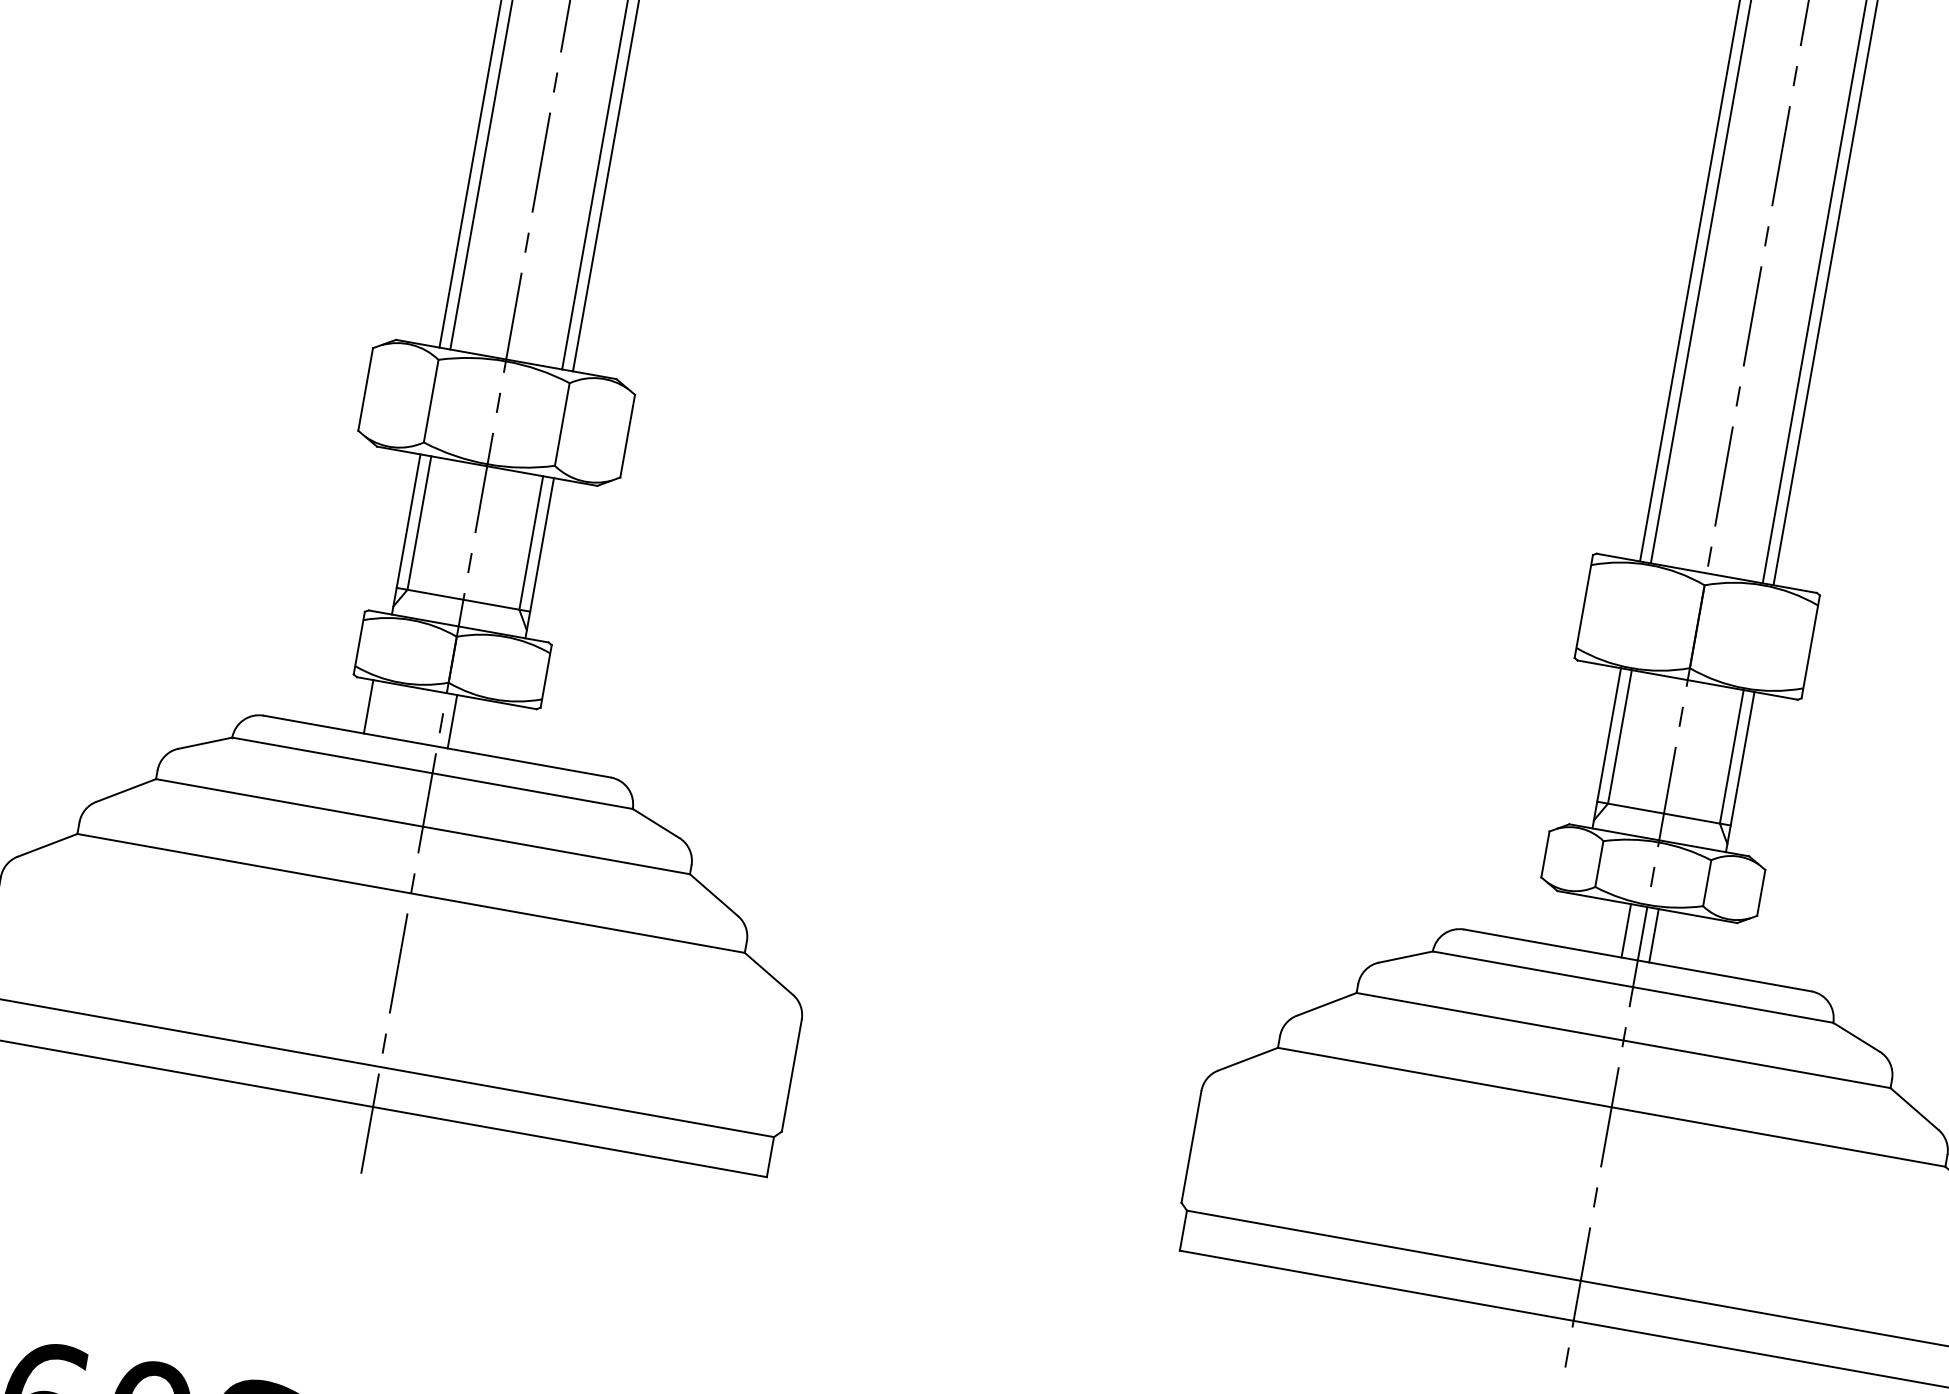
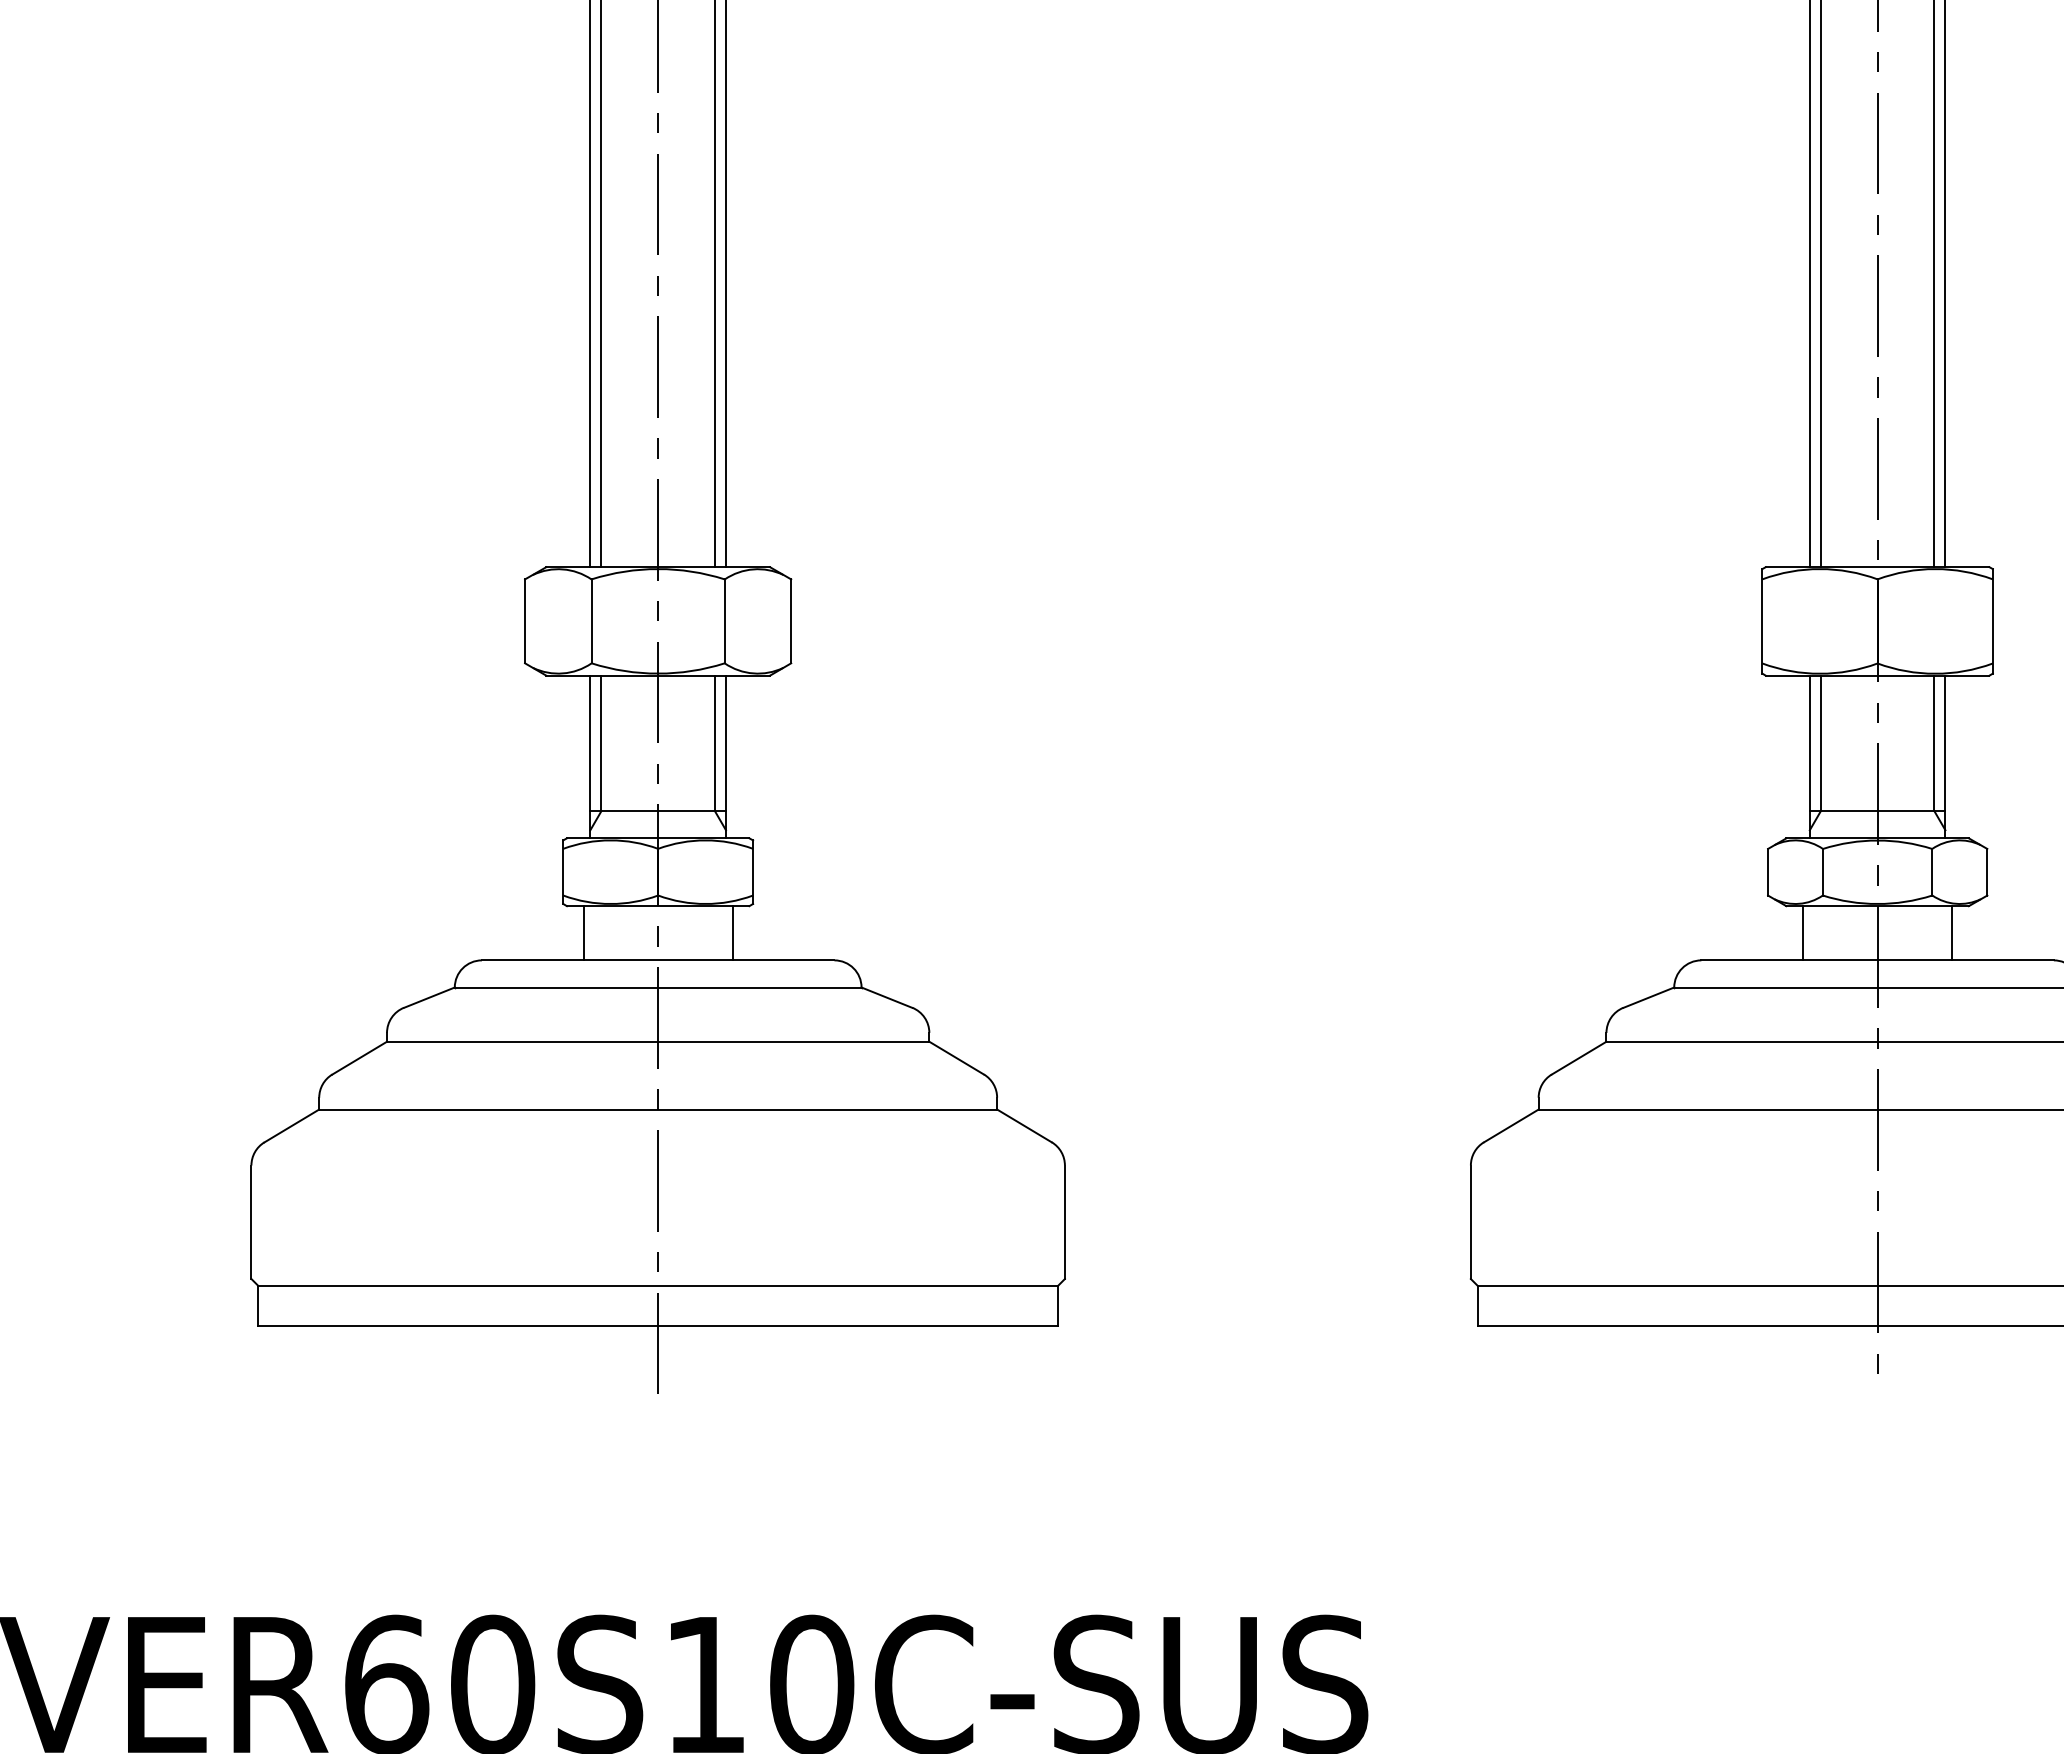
line: (452, 721) -> (732, 933), moved
line: (1626, 931) -> (1803, 933), moved
line: (1654, 936) -> (1952, 933), moved

